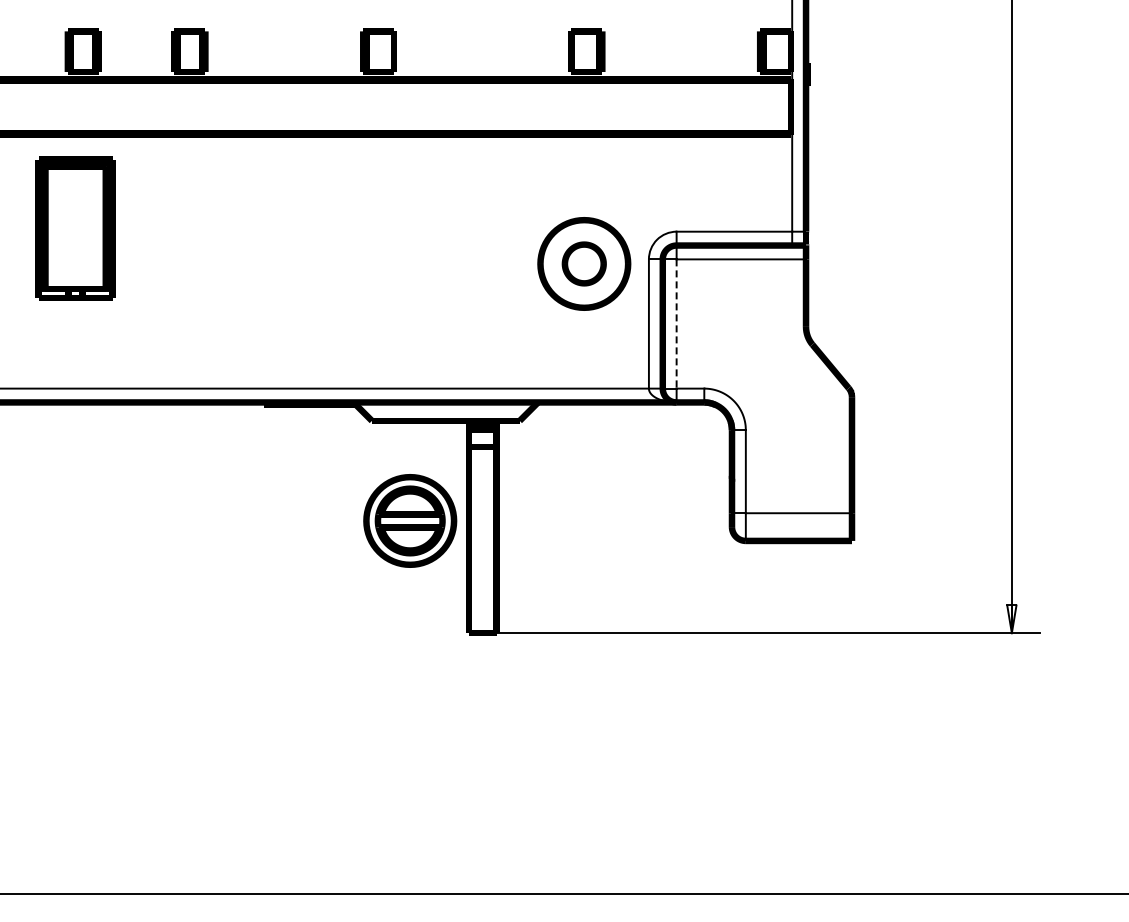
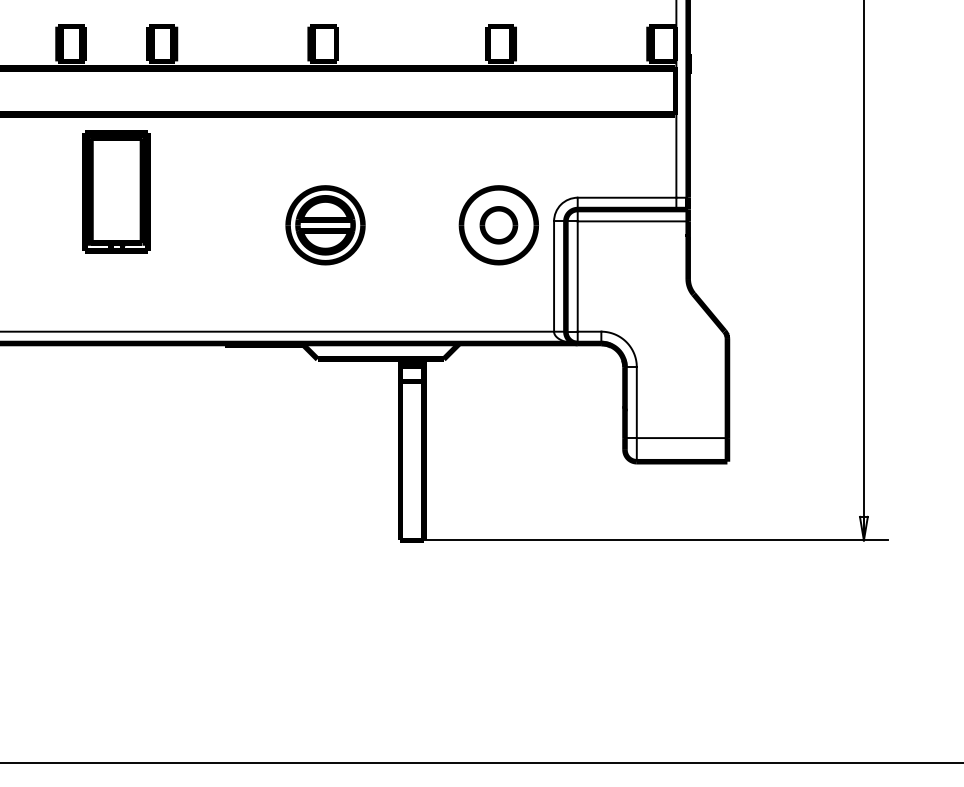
part: (75, 228) -> (116, 191), moved
line: (676, 324) -> (577, 276), dashed -> solid
part: (410, 520) -> (325, 224), moved

